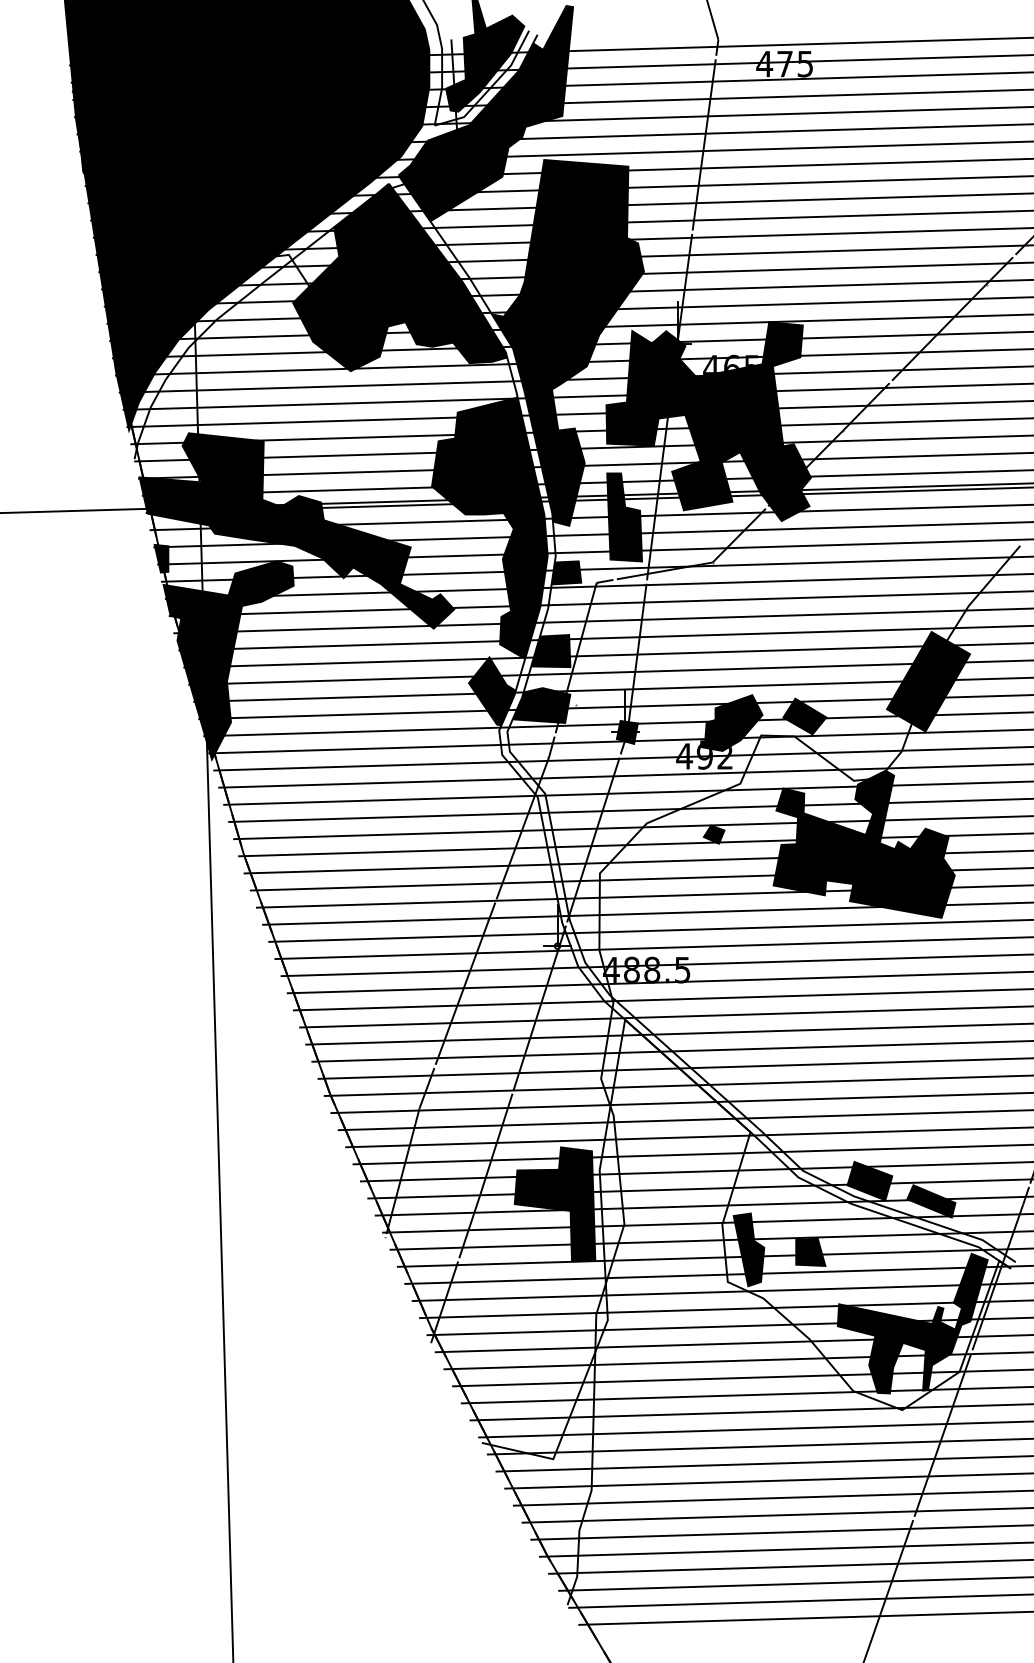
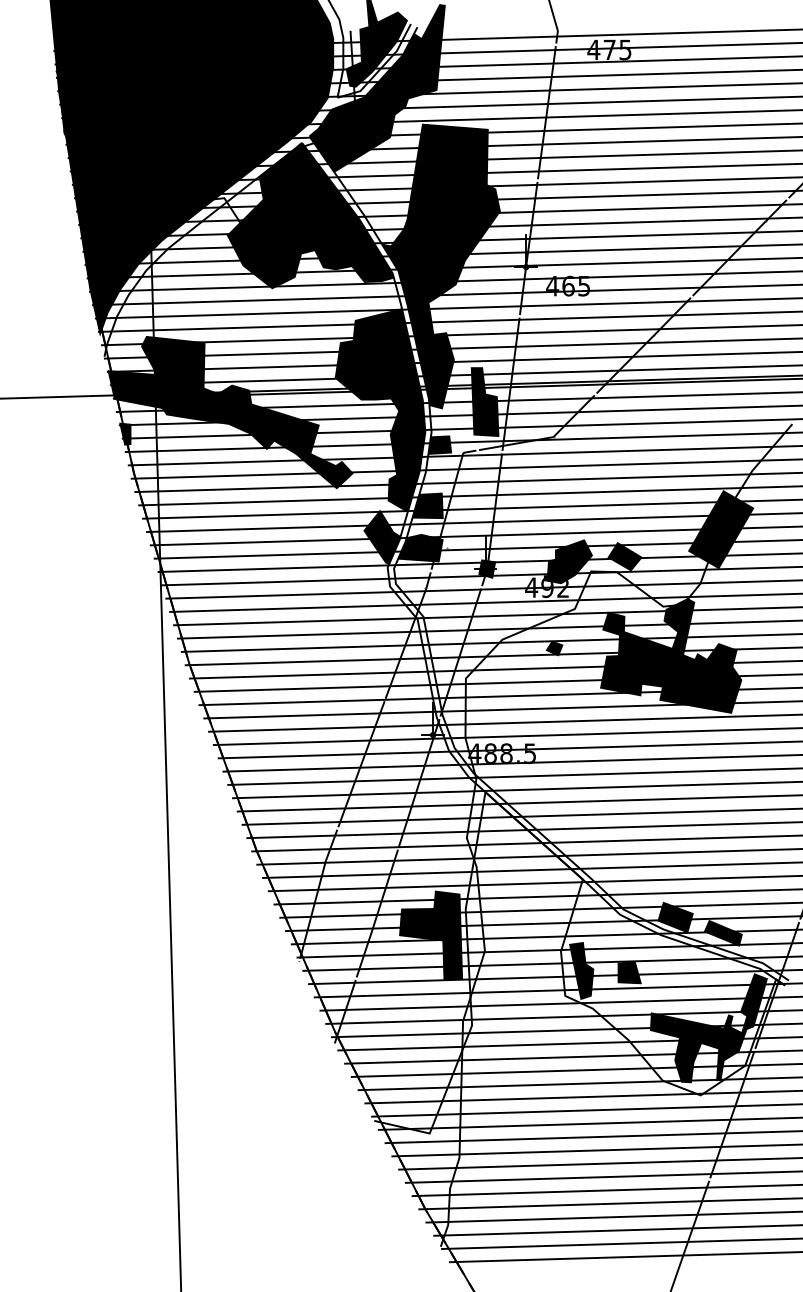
fill: (708, 421) -> (550, 327), removed
fill: (228, 660) -> (177, 513), removed

